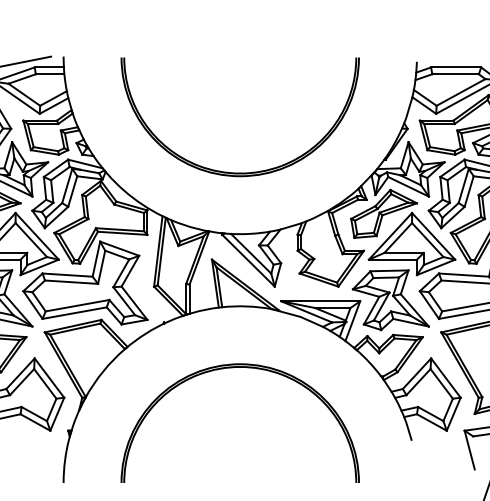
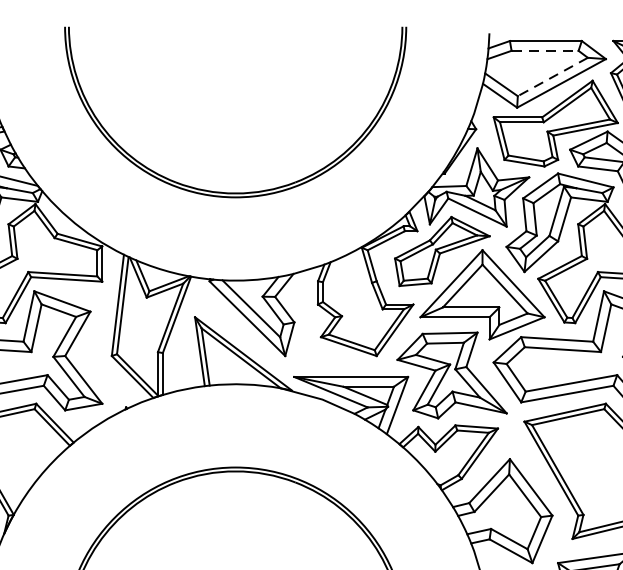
line: (456, 74) -> (546, 51), solid -> dashed
line: (461, 92) -> (553, 77), solid -> dashed

